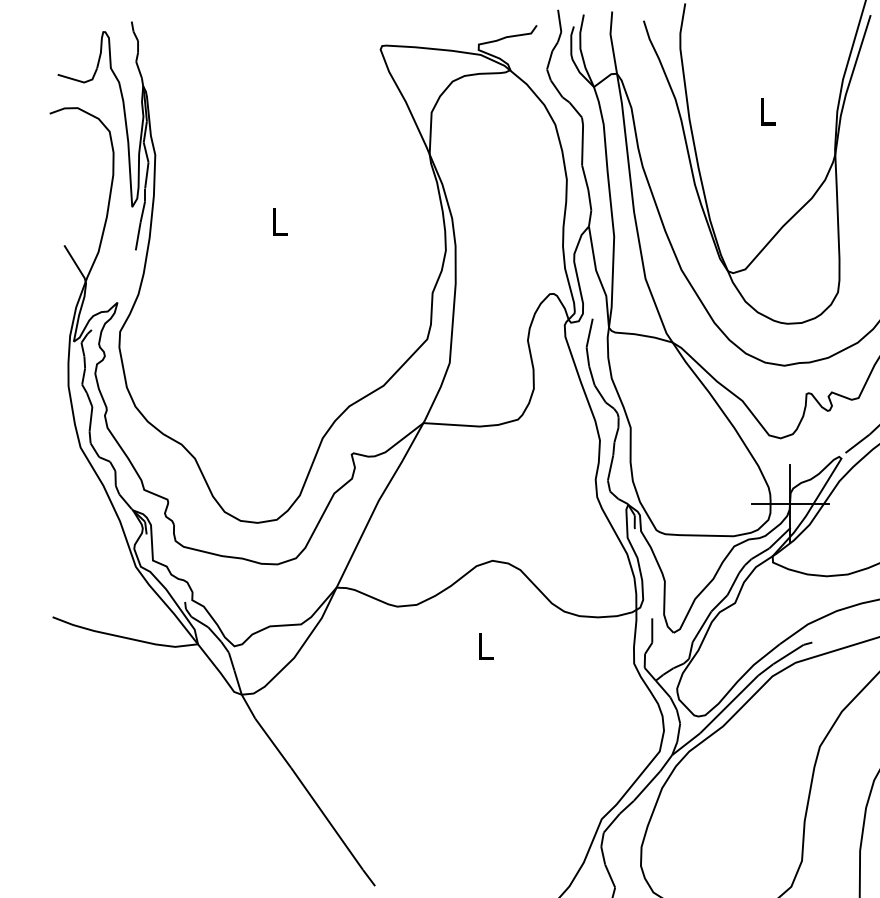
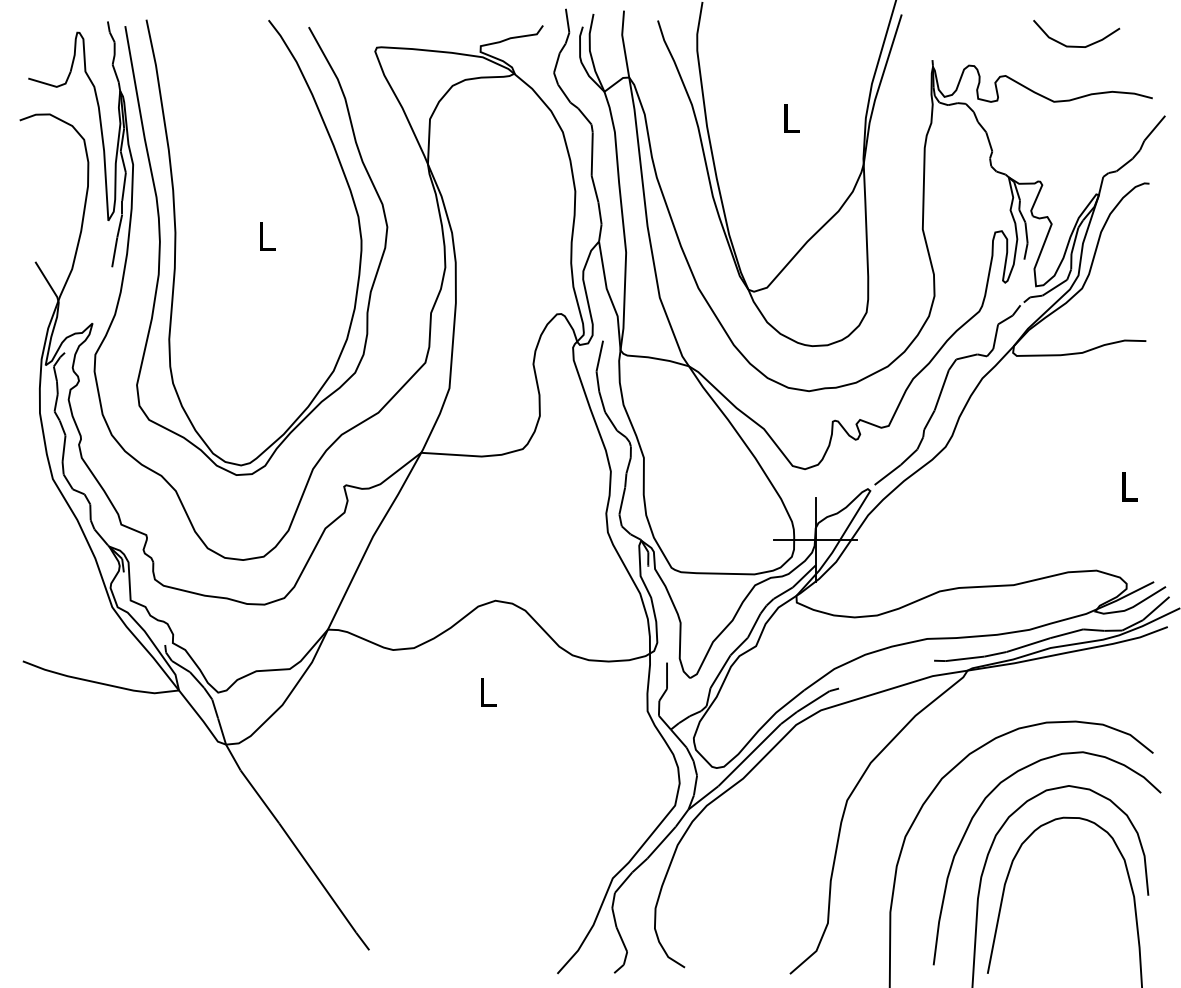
part: (195, 231) -> (176, 247), added

